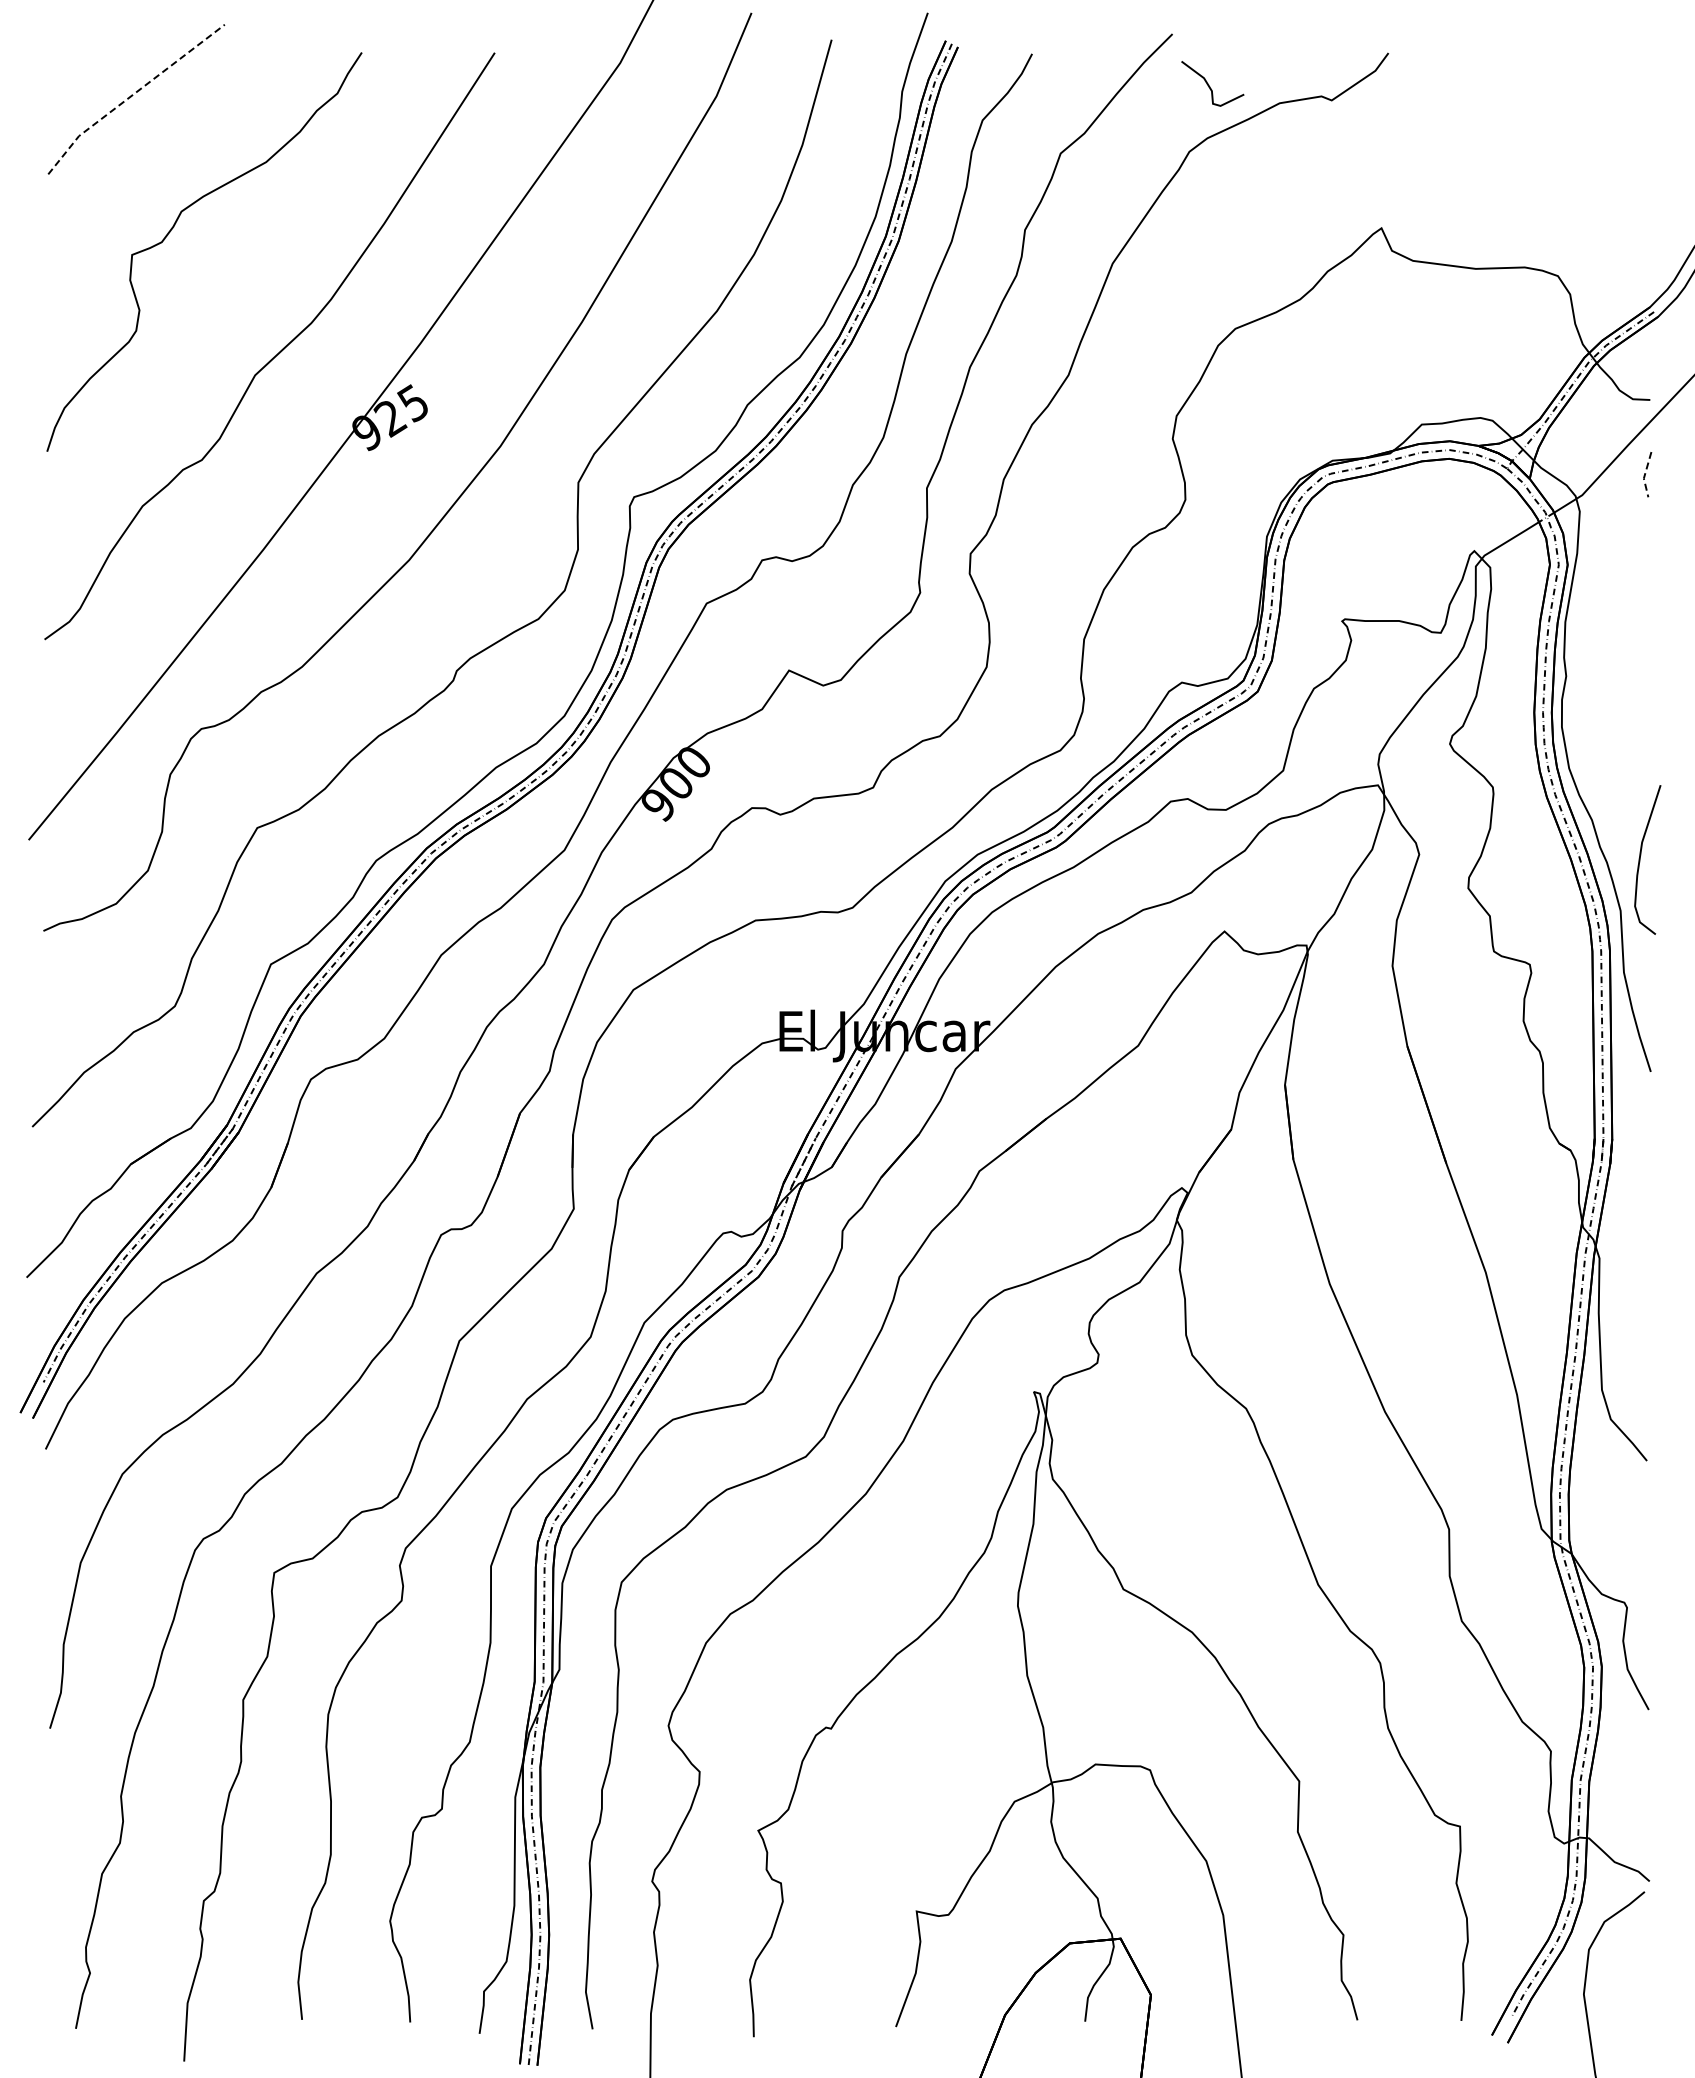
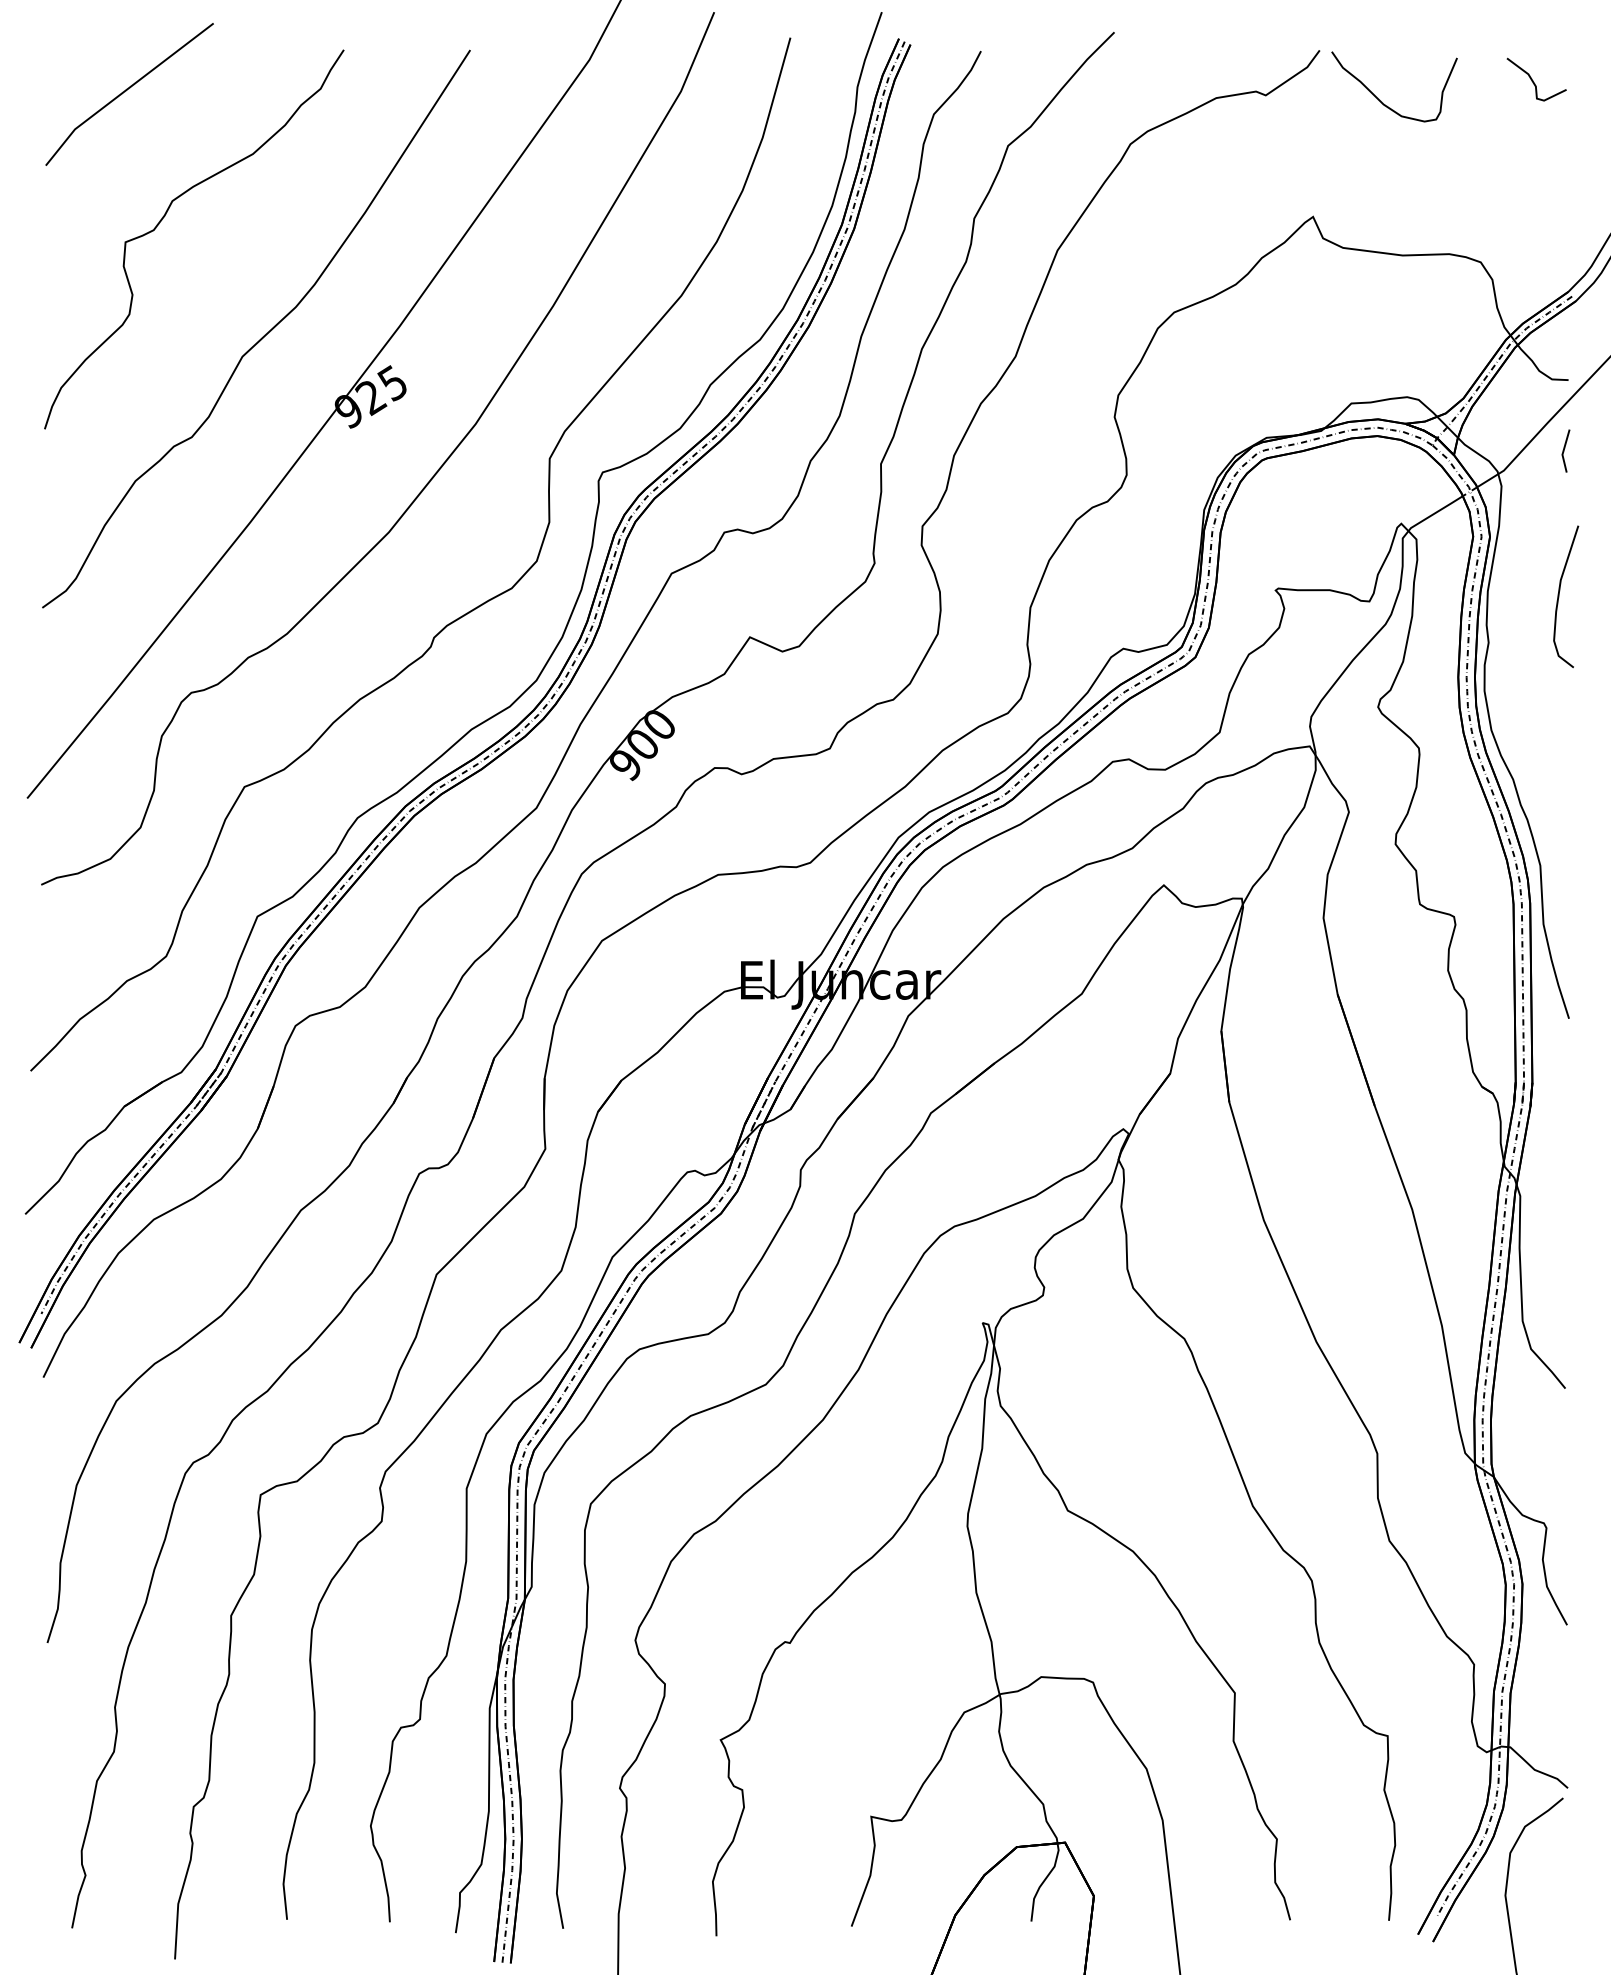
curve: (1209, 85) -> (1533, 81), moved
line: (132, 95) -> (125, 90), dashed -> solid
curve: (1452, 105) -> (1380, 100), added
line: (1644, 475) -> (1563, 451), dashed -> solid
curve: (1640, 859) -> (1559, 596), moved

